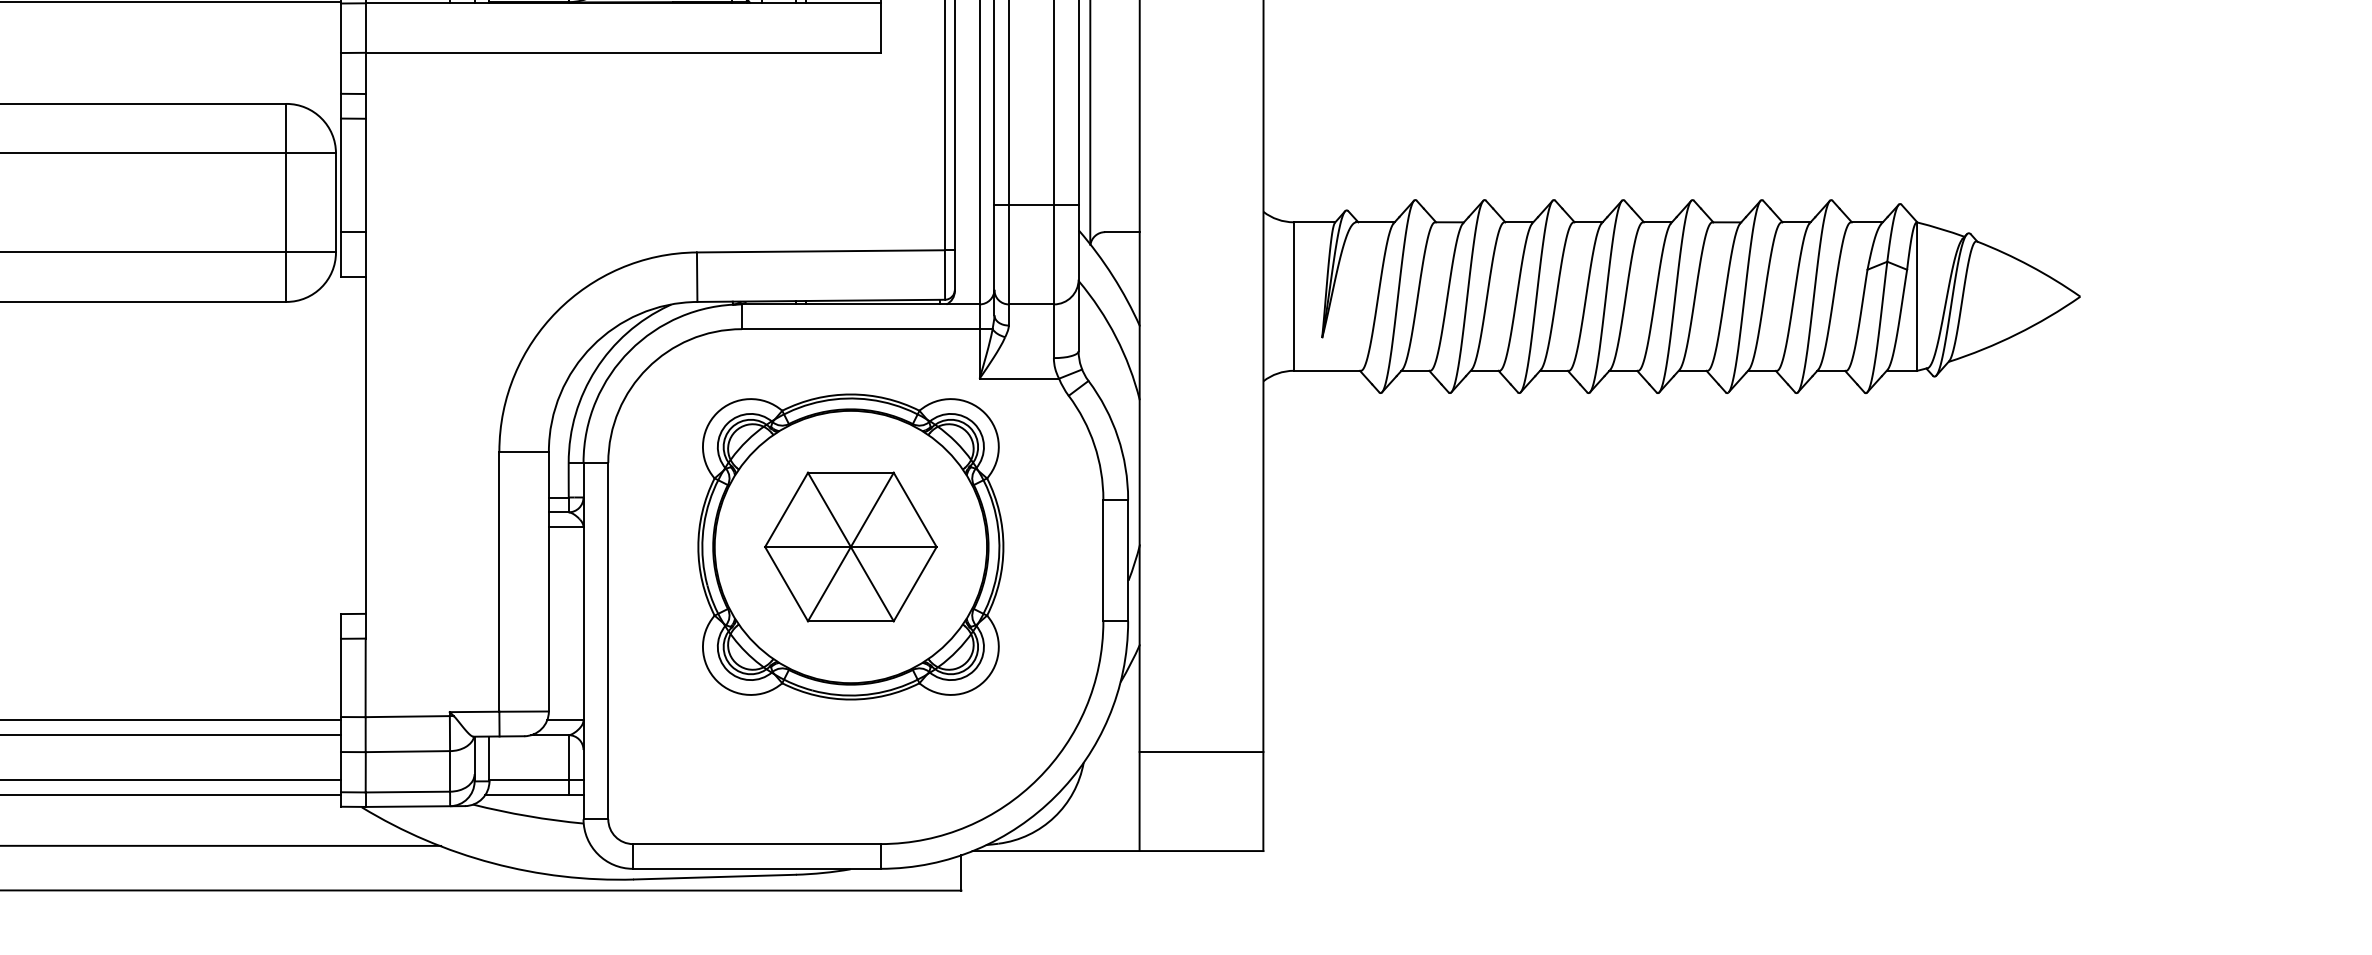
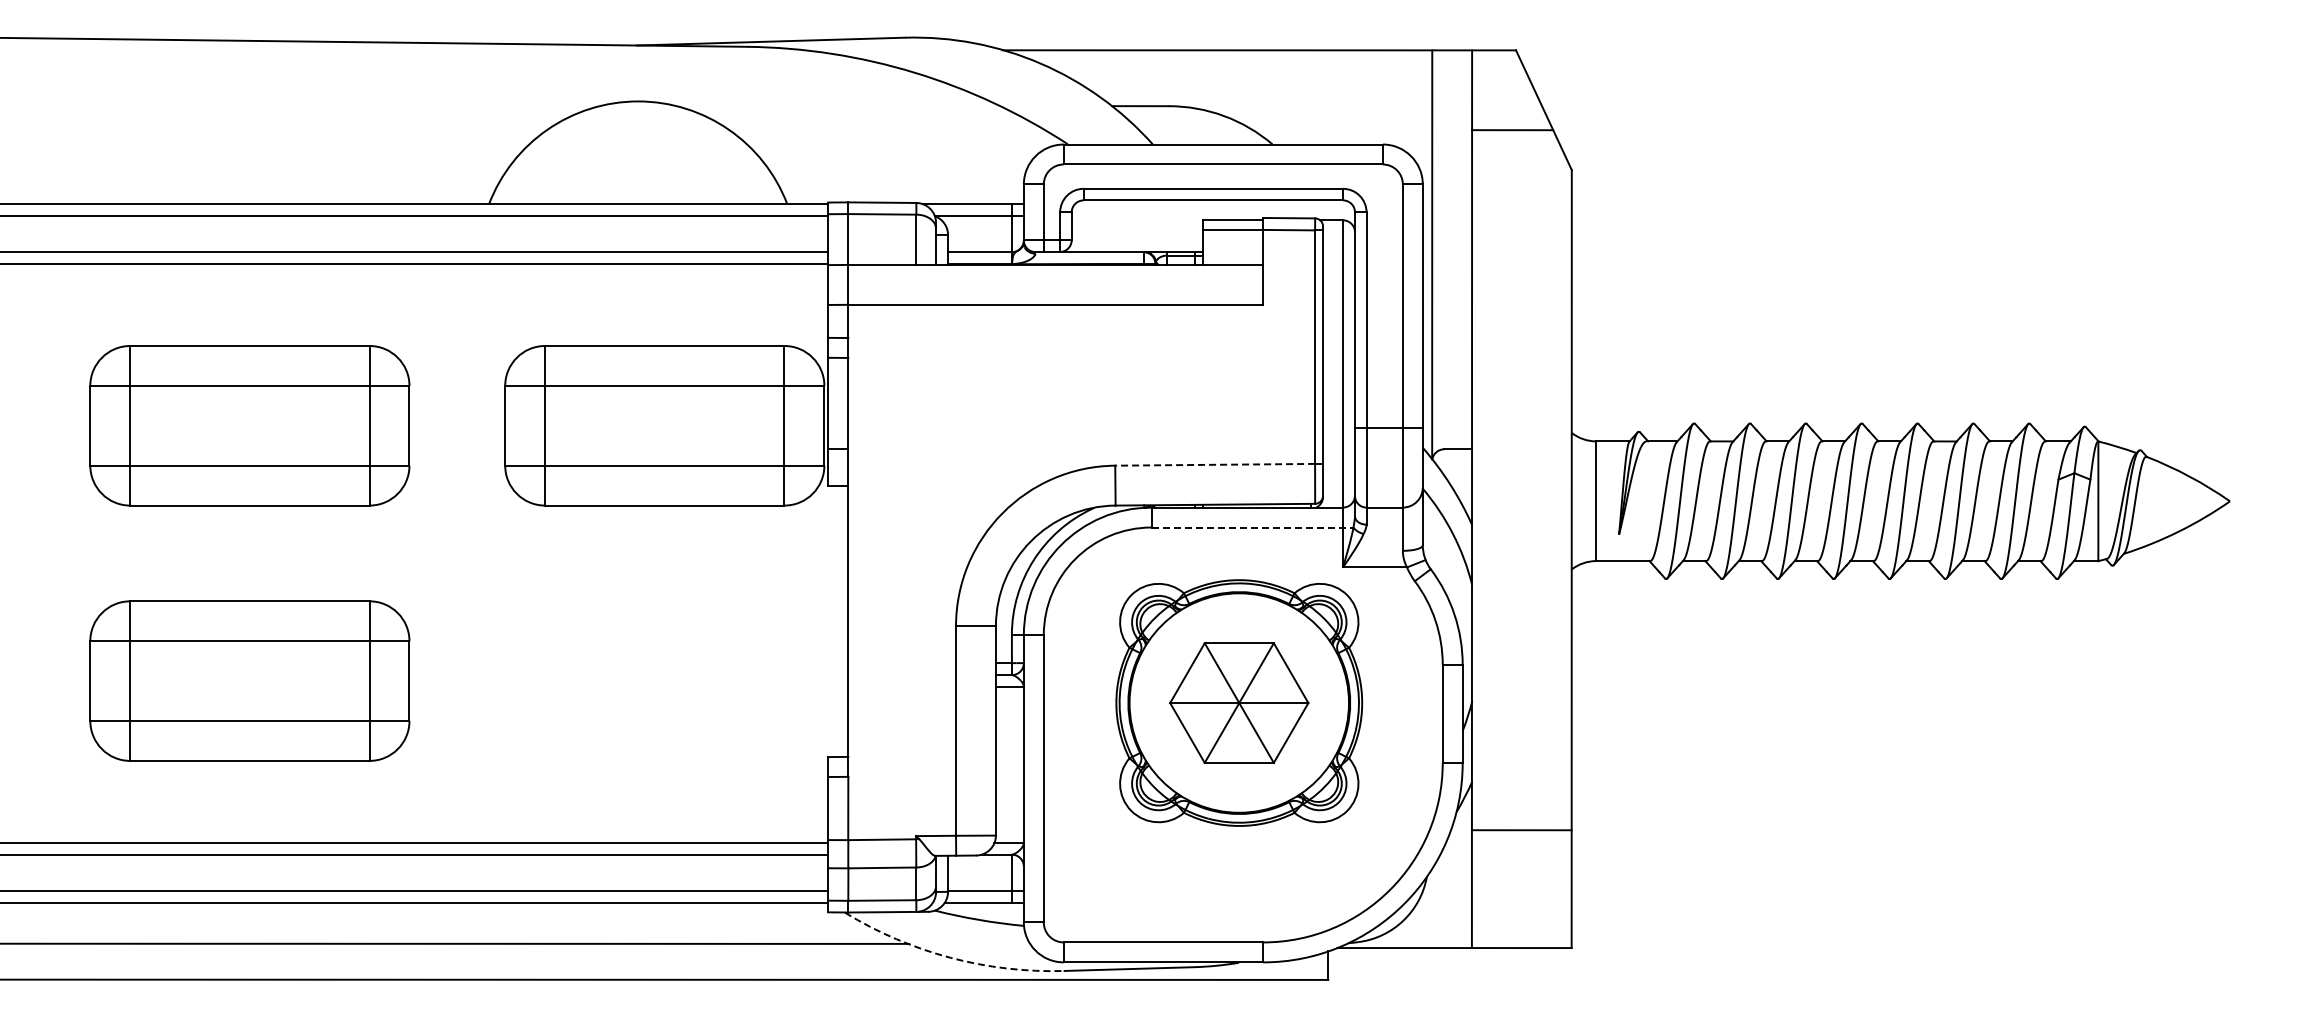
line: (821, 250) -> (1215, 464), solid -> dashed
line: (867, 329) -> (1252, 527), solid -> dashed
line: (1201, 752) -> (1521, 830), moved
arc: (492, 862) -> (950, 957), solid -> dashed

